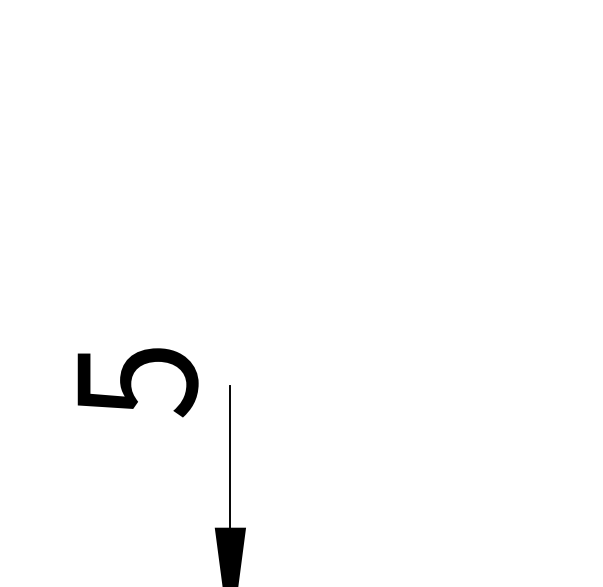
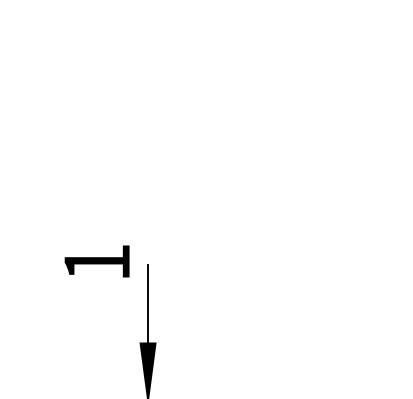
text: (137, 383) -> (97, 263), 5 -> 1

